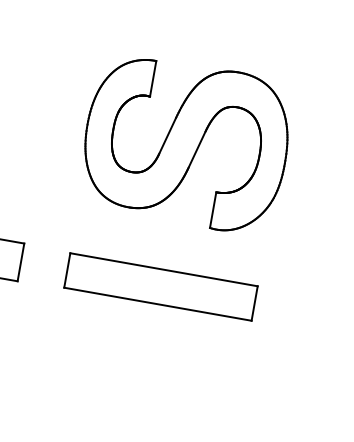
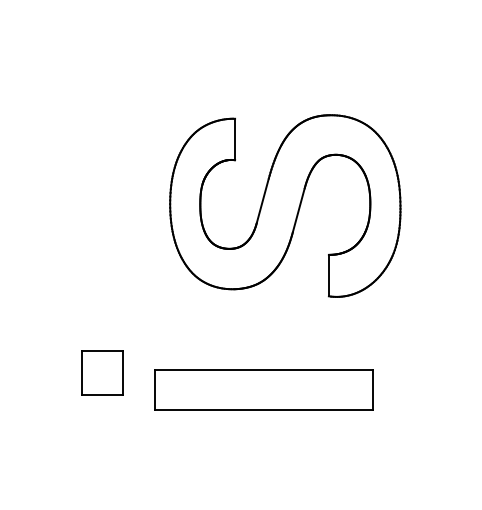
part: (160, 286) -> (263, 389), moved

